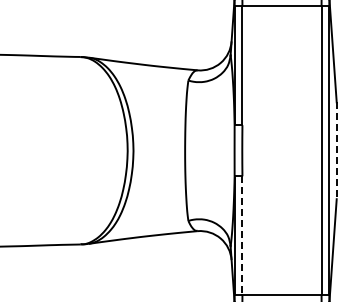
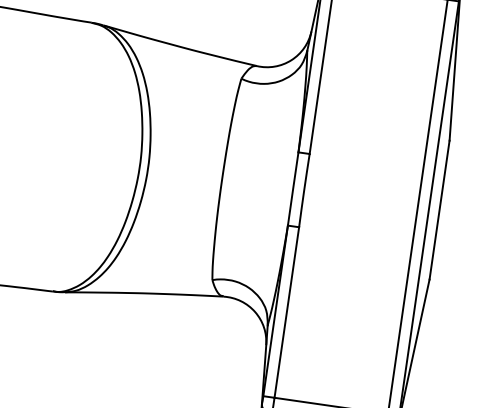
line: (336, 151) -> (439, 211), dashed -> solid
line: (242, 236) -> (286, 313), dashed -> solid

